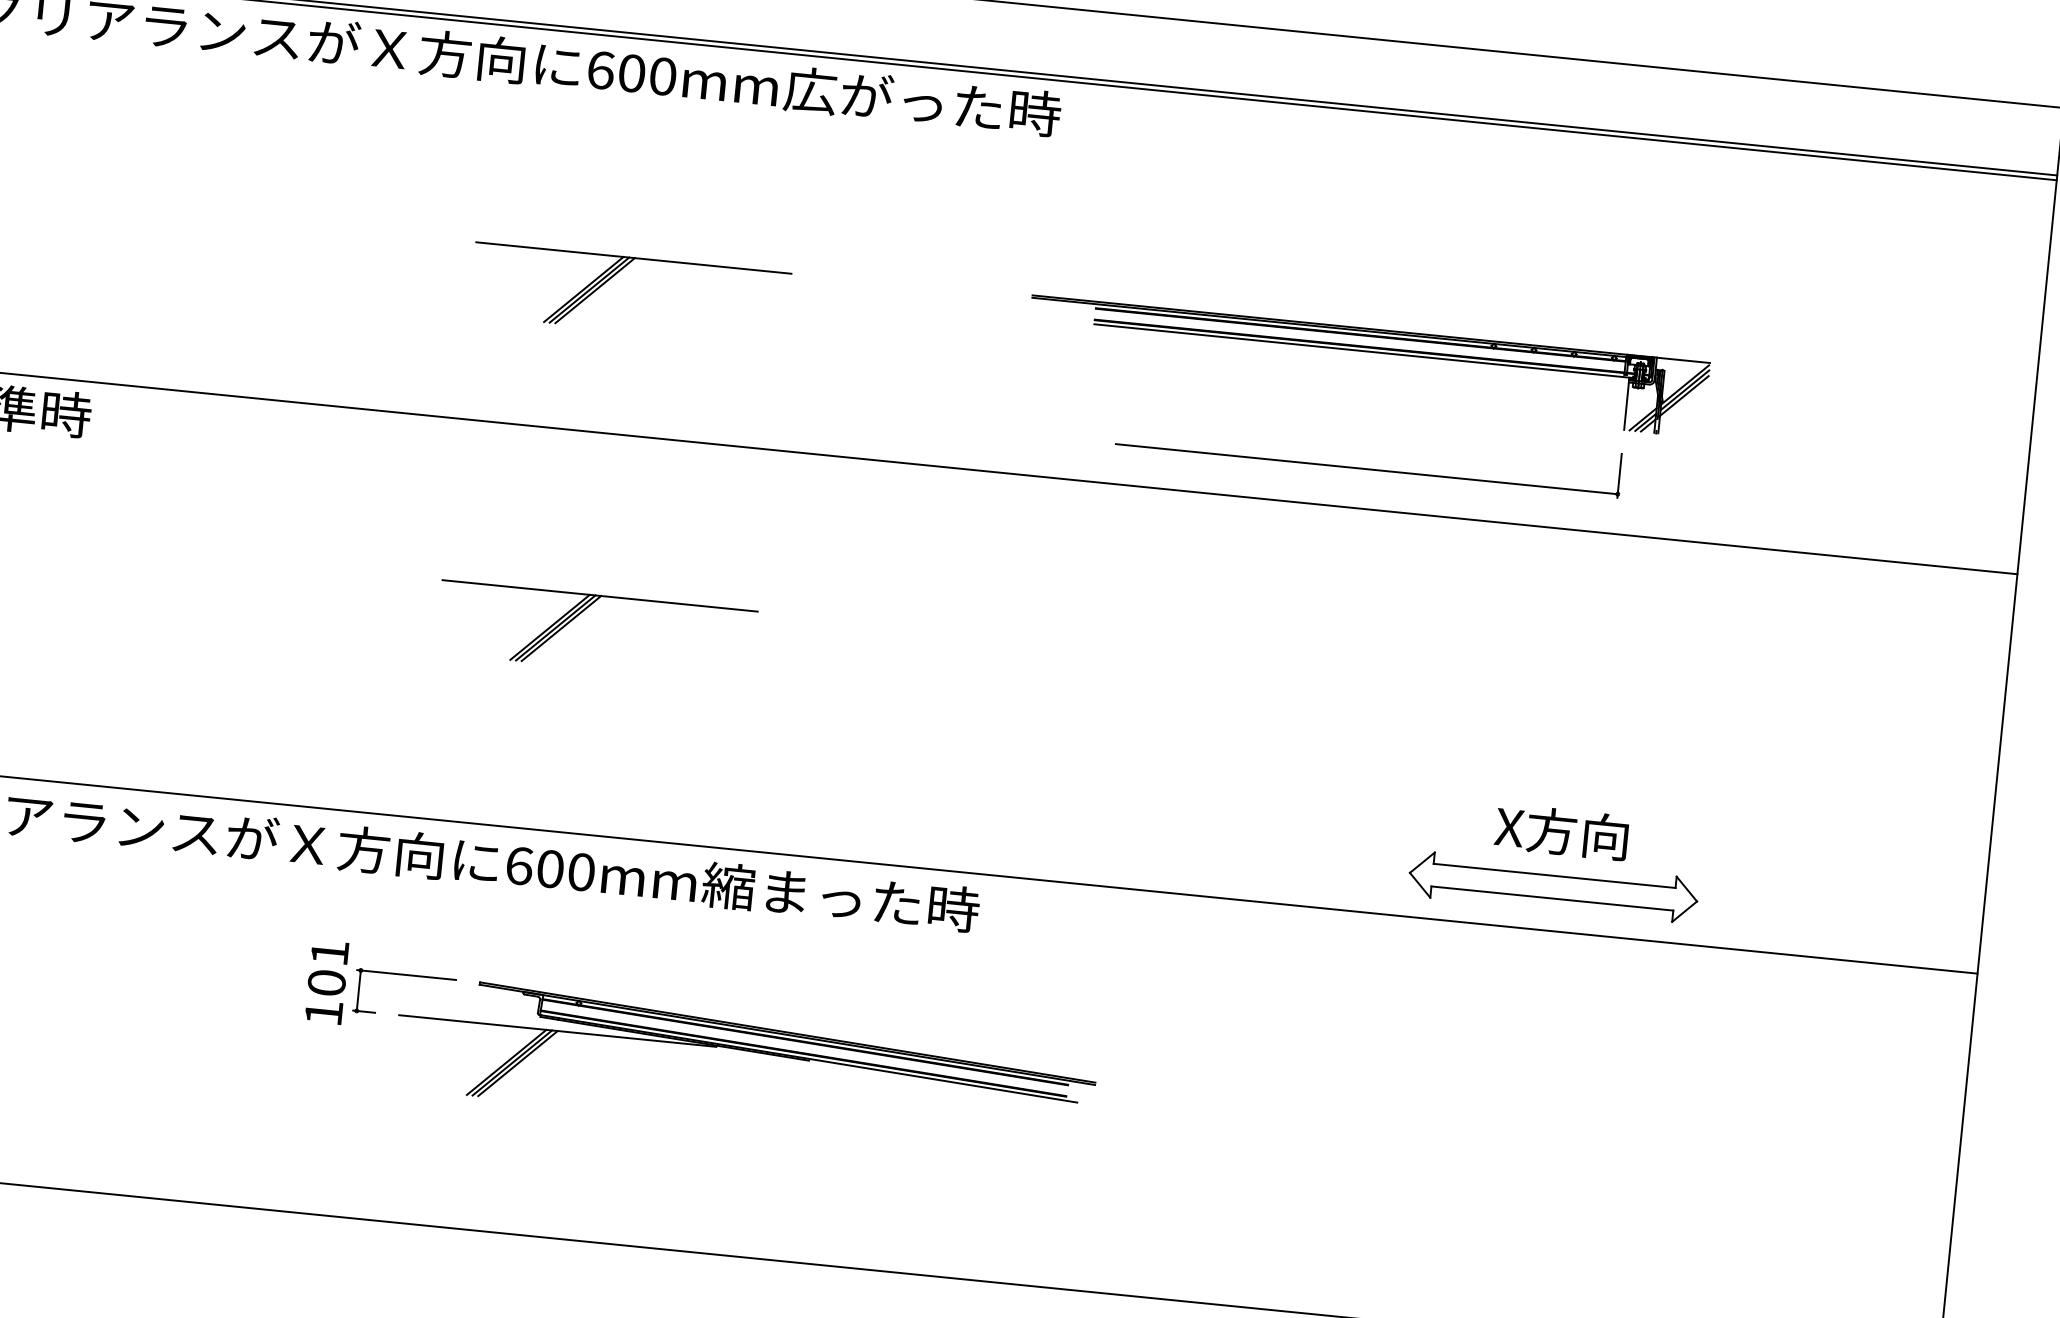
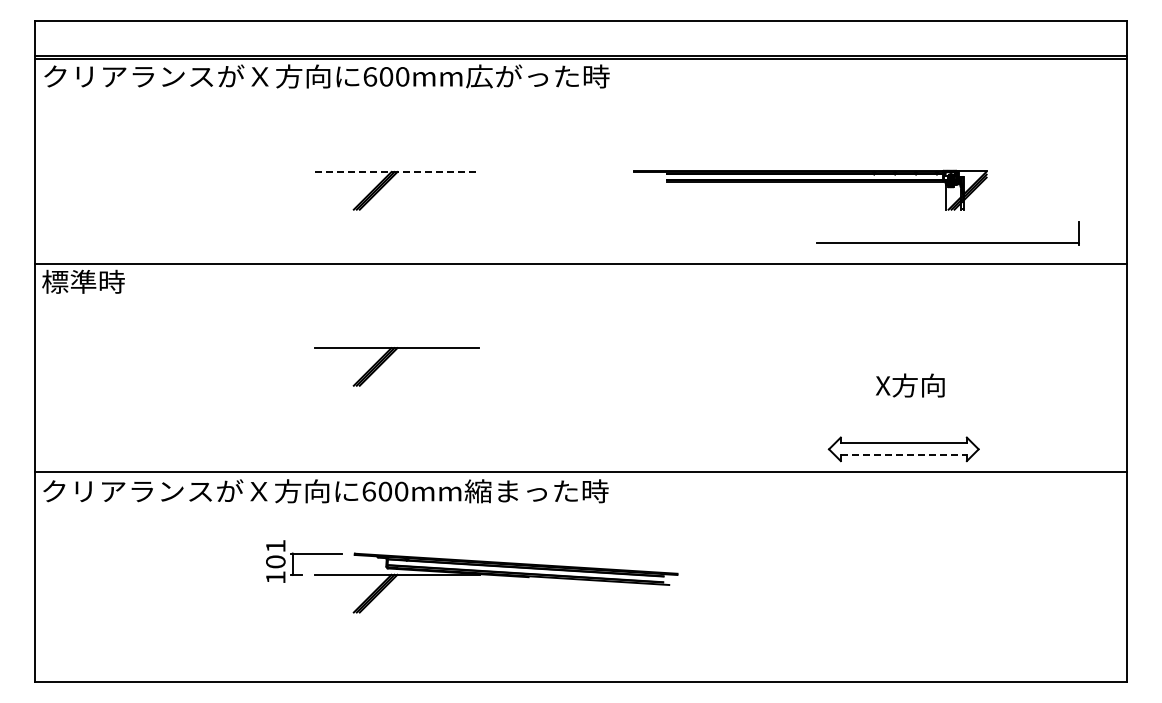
line: (634, 259) -> (397, 172), solid -> dashed
part: (1369, 351) -> (810, 182), moved
part: (1365, 467) -> (947, 242), moved
text: (1560, 832) -> (909, 385), moved
line: (1553, 899) -> (904, 455), solid -> dashed

